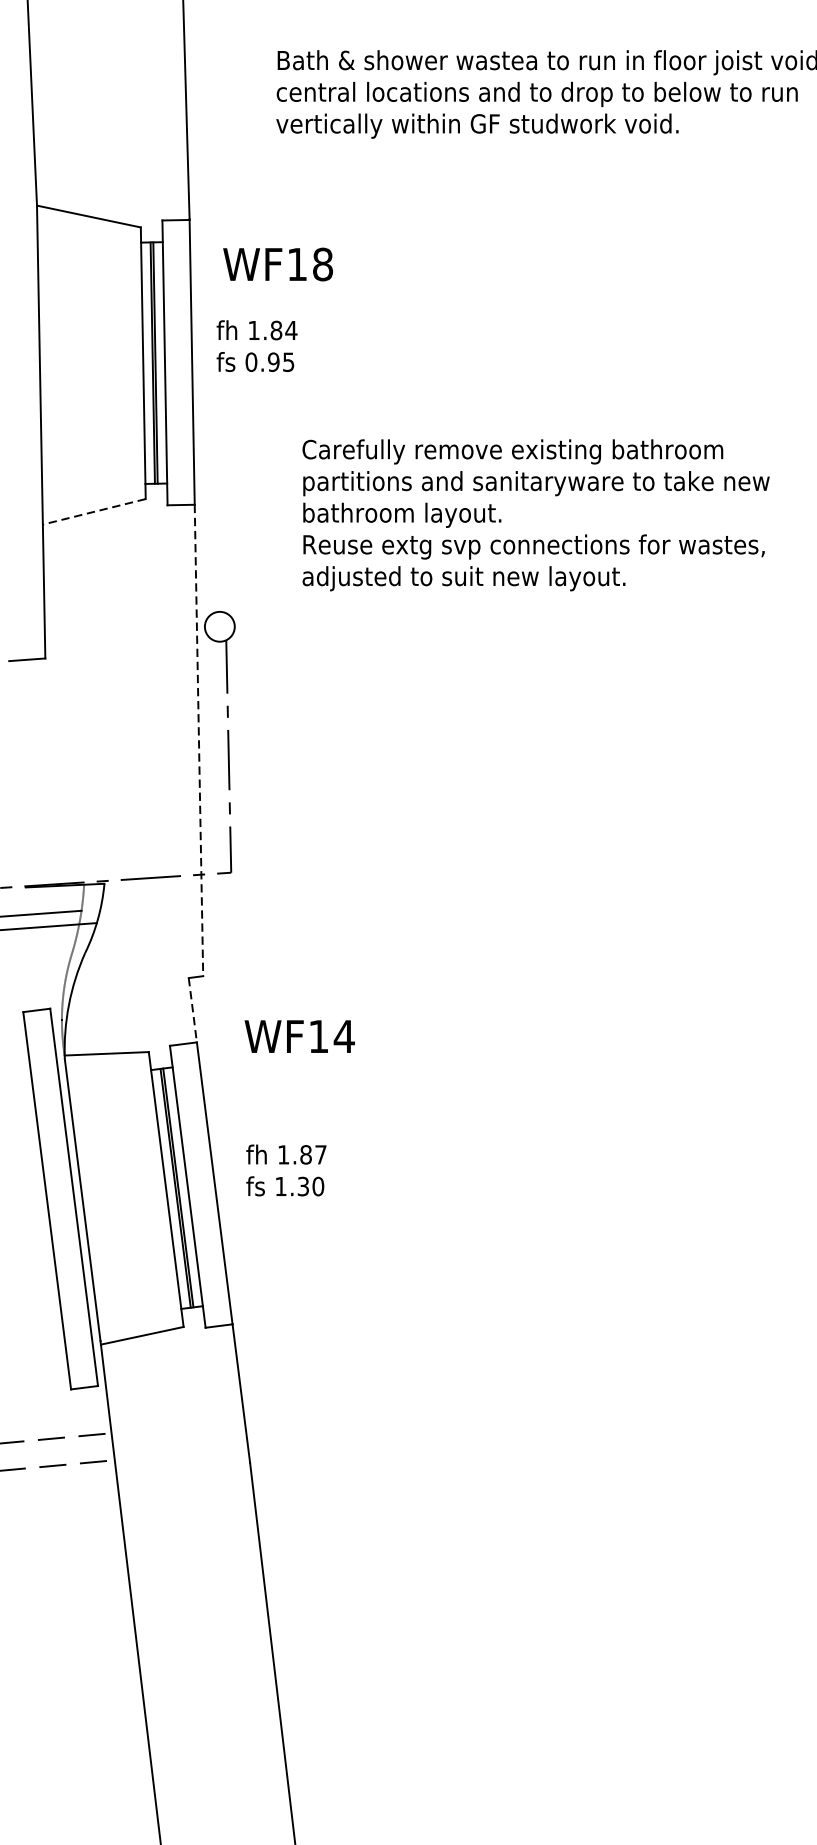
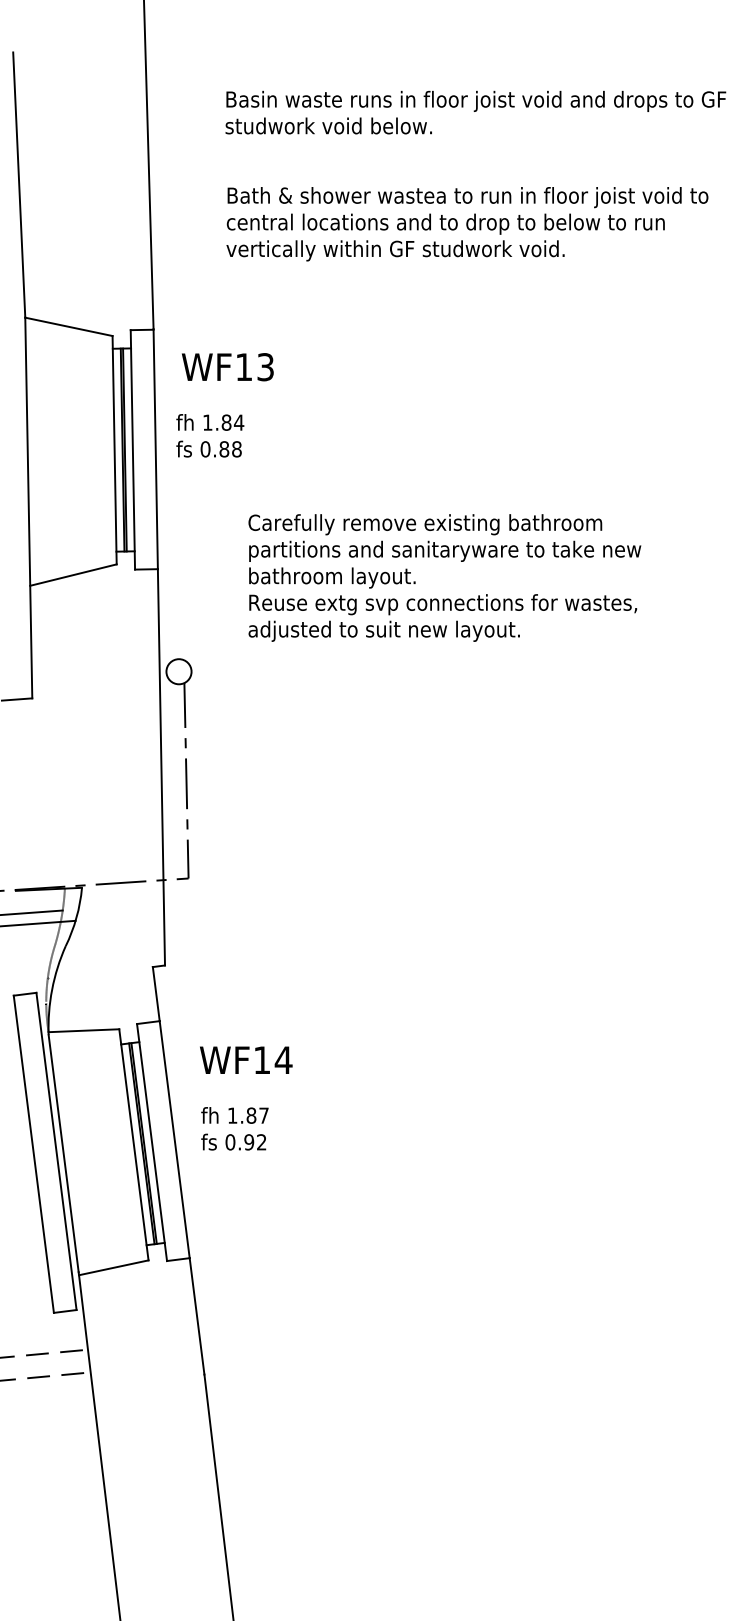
text: (322, 264) -> (265, 367), WF18 -> WF13
text: (281, 362) -> (230, 449), 0.95 -> 0.88
line: (94, 512) -> (73, 575), dashed -> solid
line: (199, 740) -> (161, 767), dashed -> solid
line: (193, 1010) -> (156, 994), dashed -> solid
text: (300, 1035) -> (246, 1059), moved
text: (298, 1186) -> (245, 1142), 1.30 -> 0.92

